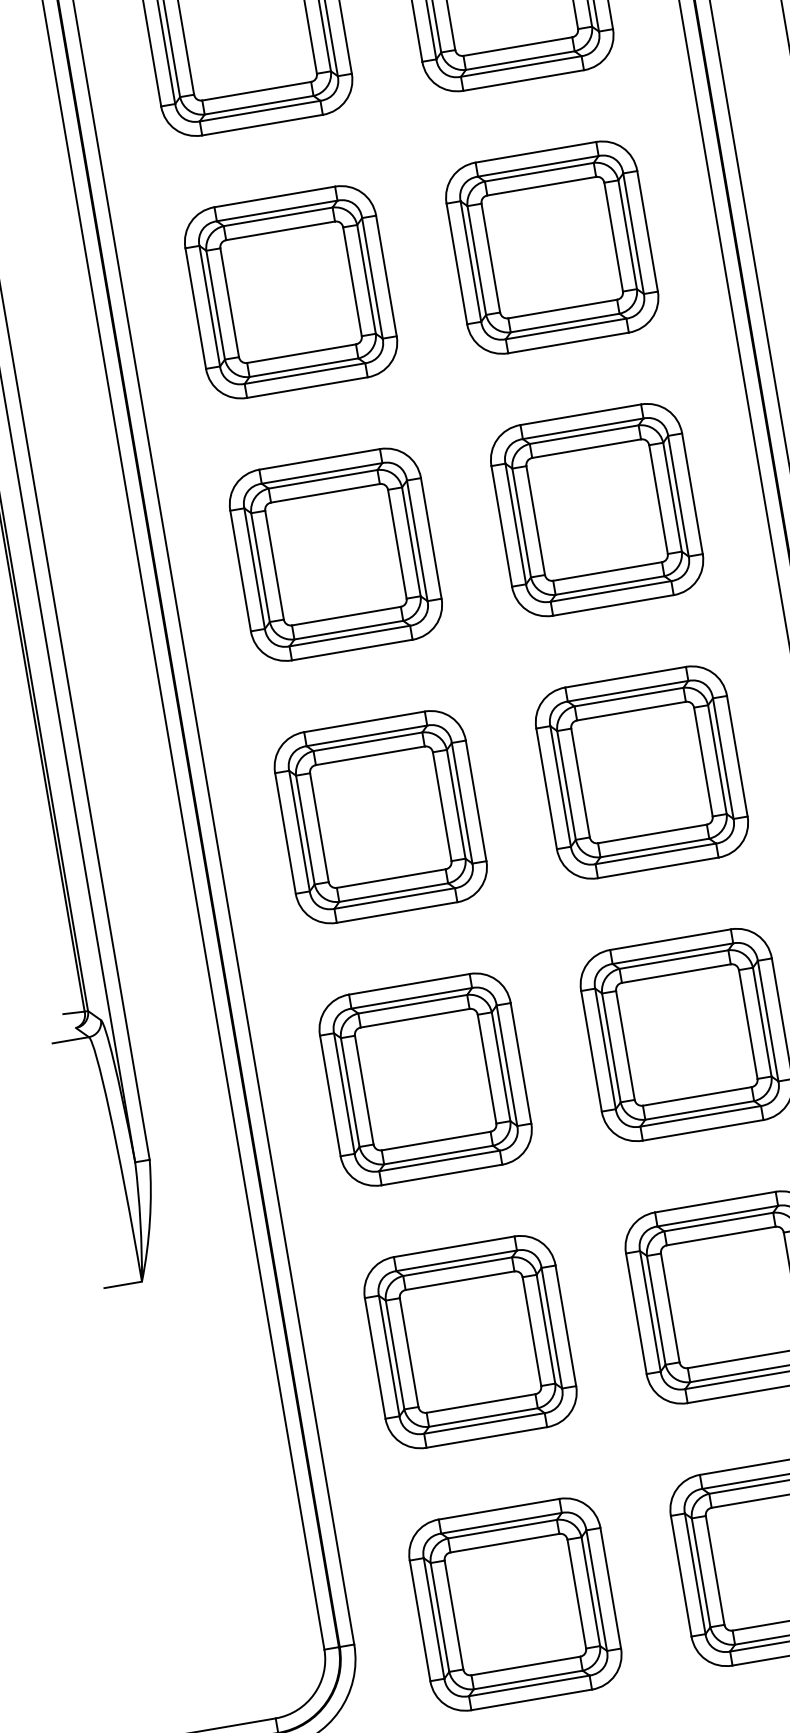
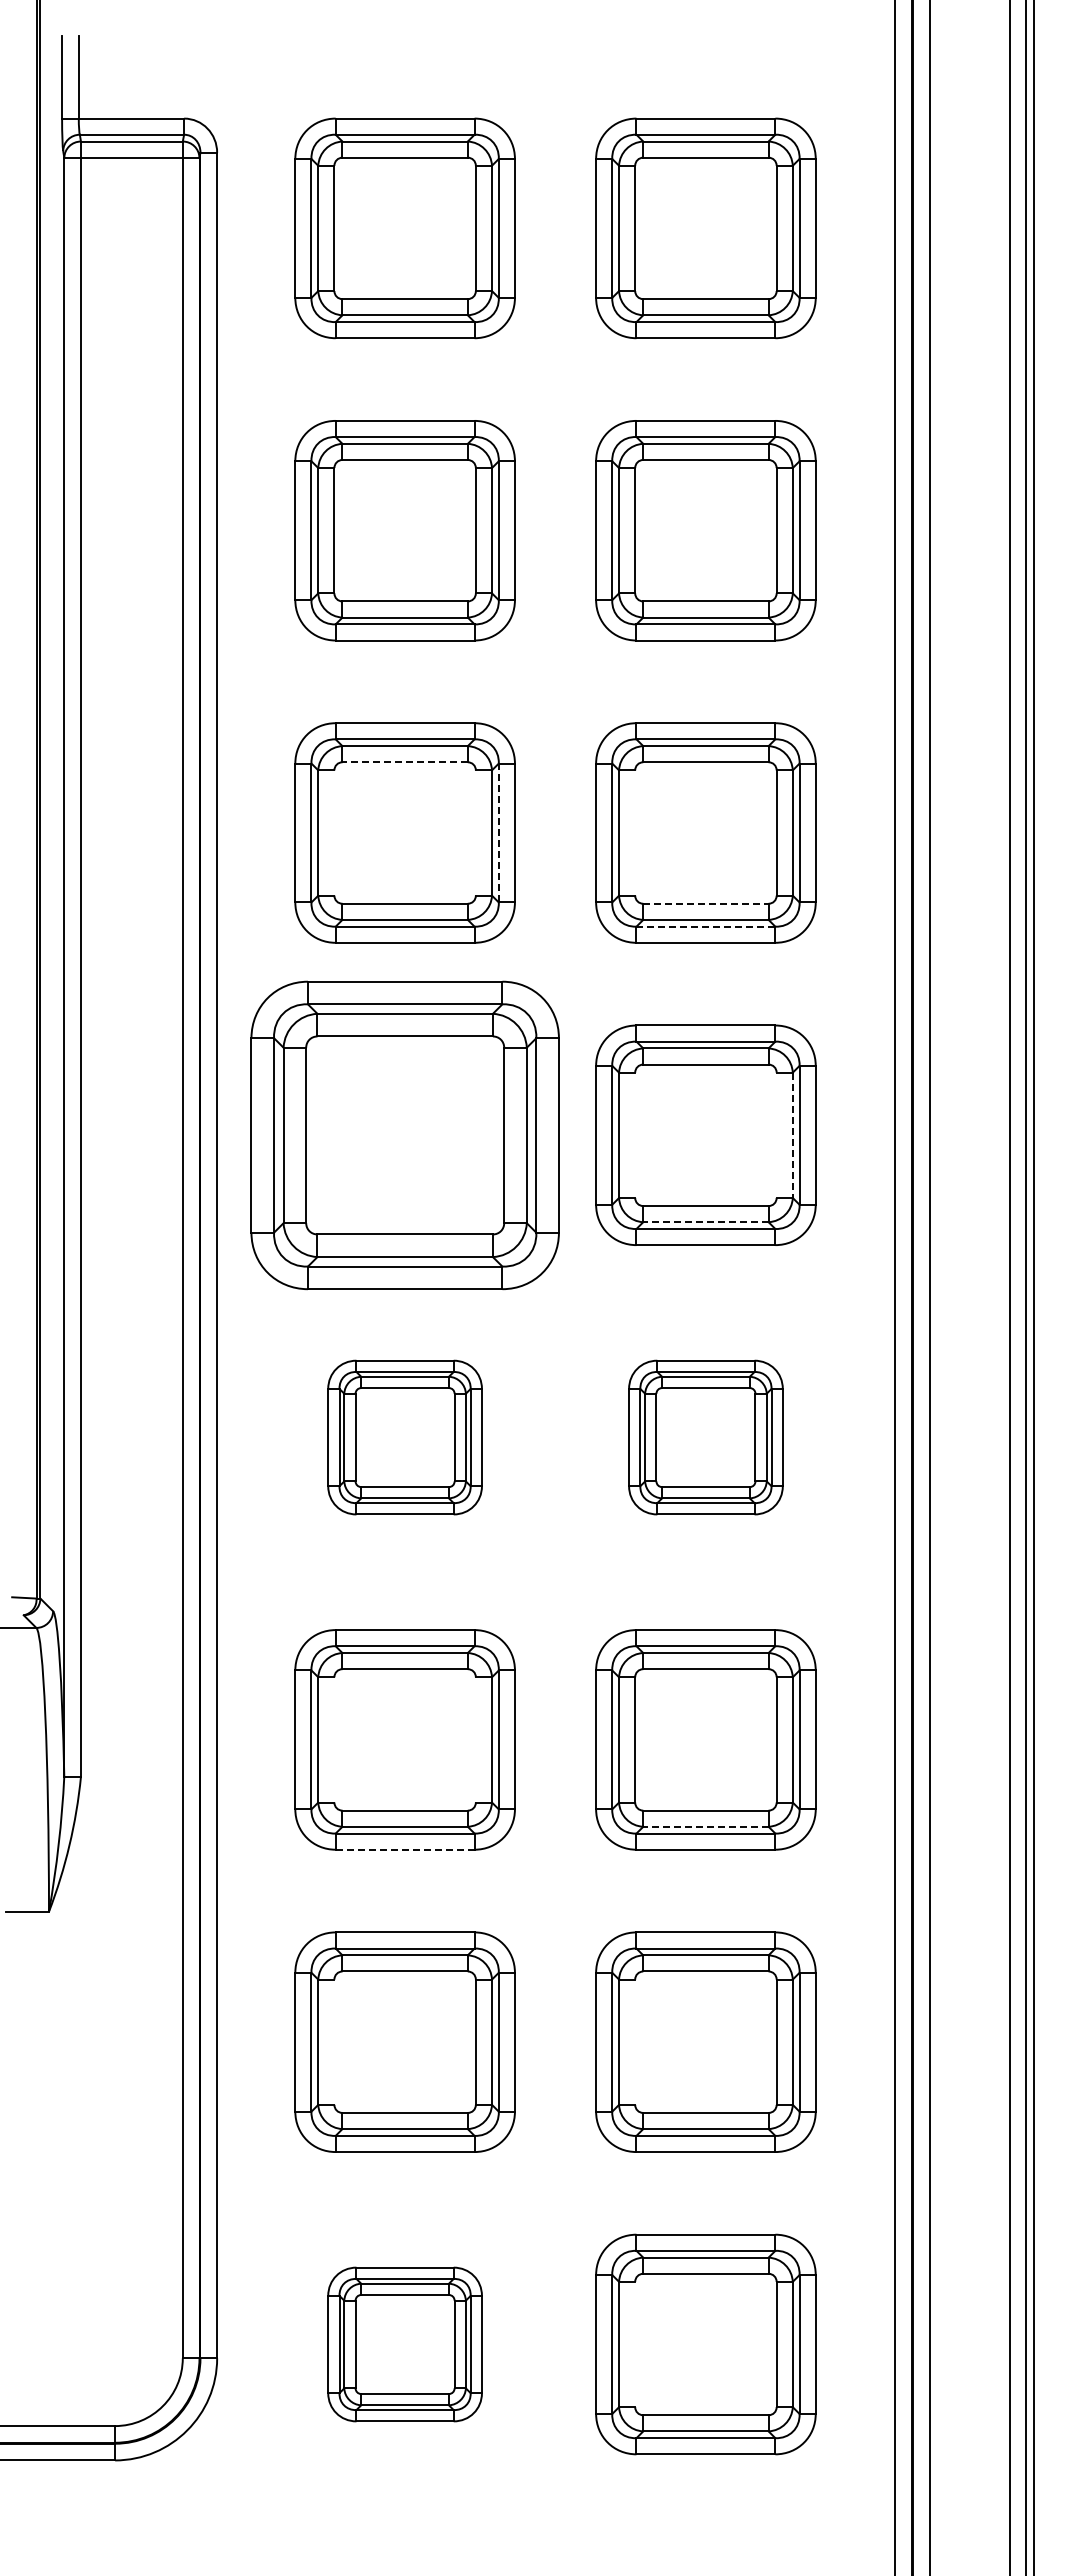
line: (280, 231) -> (405, 762), solid -> dashed
line: (491, 257) -> (635, 832), removed
line: (372, 277) -> (498, 832), solid -> dashed
line: (352, 281) -> (475, 832), removed
line: (229, 302) -> (334, 832), removed
line: (562, 308) -> (705, 903), solid -> dashed
line: (566, 328) -> (706, 926), solid -> dashed
line: (672, 497) -> (792, 1135), solid -> dashed
line: (658, 498) -> (776, 1134), removed
line: (535, 519) -> (635, 1134), removed
part: (335, 554) -> (404, 1134), size x1.4
line: (609, 585) -> (705, 1222), solid -> dashed
part: (641, 772) -> (705, 1437), size x0.7
part: (380, 817) -> (404, 1437), size x0.7
line: (486, 1068) -> (475, 1739), removed
line: (364, 1089) -> (334, 1739), removed
line: (699, 1110) -> (705, 1826), solid -> dashed
line: (441, 1174) -> (404, 1849), solid -> dashed
line: (670, 1307) -> (635, 2041), removed
line: (409, 1351) -> (334, 2041), removed
line: (715, 1570) -> (635, 2344), removed
part: (514, 1604) -> (404, 2344), size x0.7

